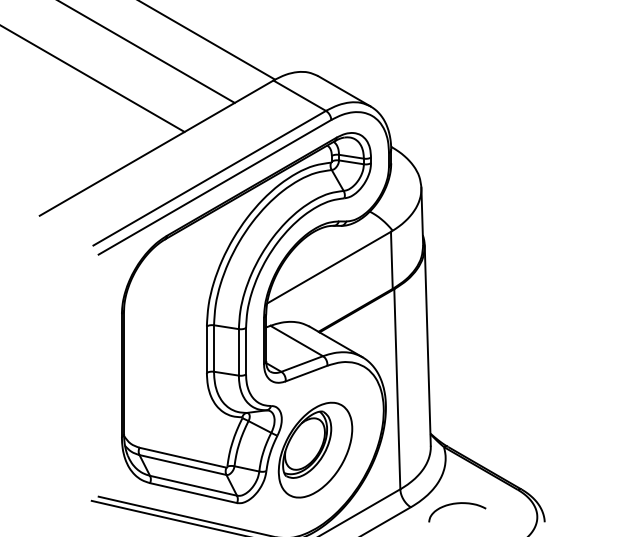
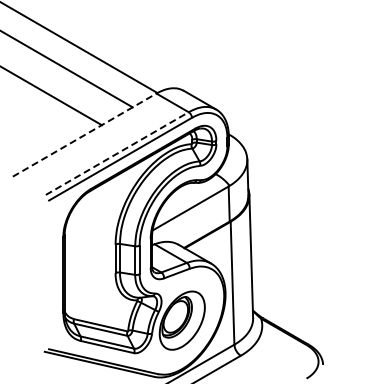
line: (156, 148) -> (84, 135), solid -> dashed
line: (210, 178) -> (117, 153), solid -> dashed
curve: (457, 505) -> (269, 354), removed

